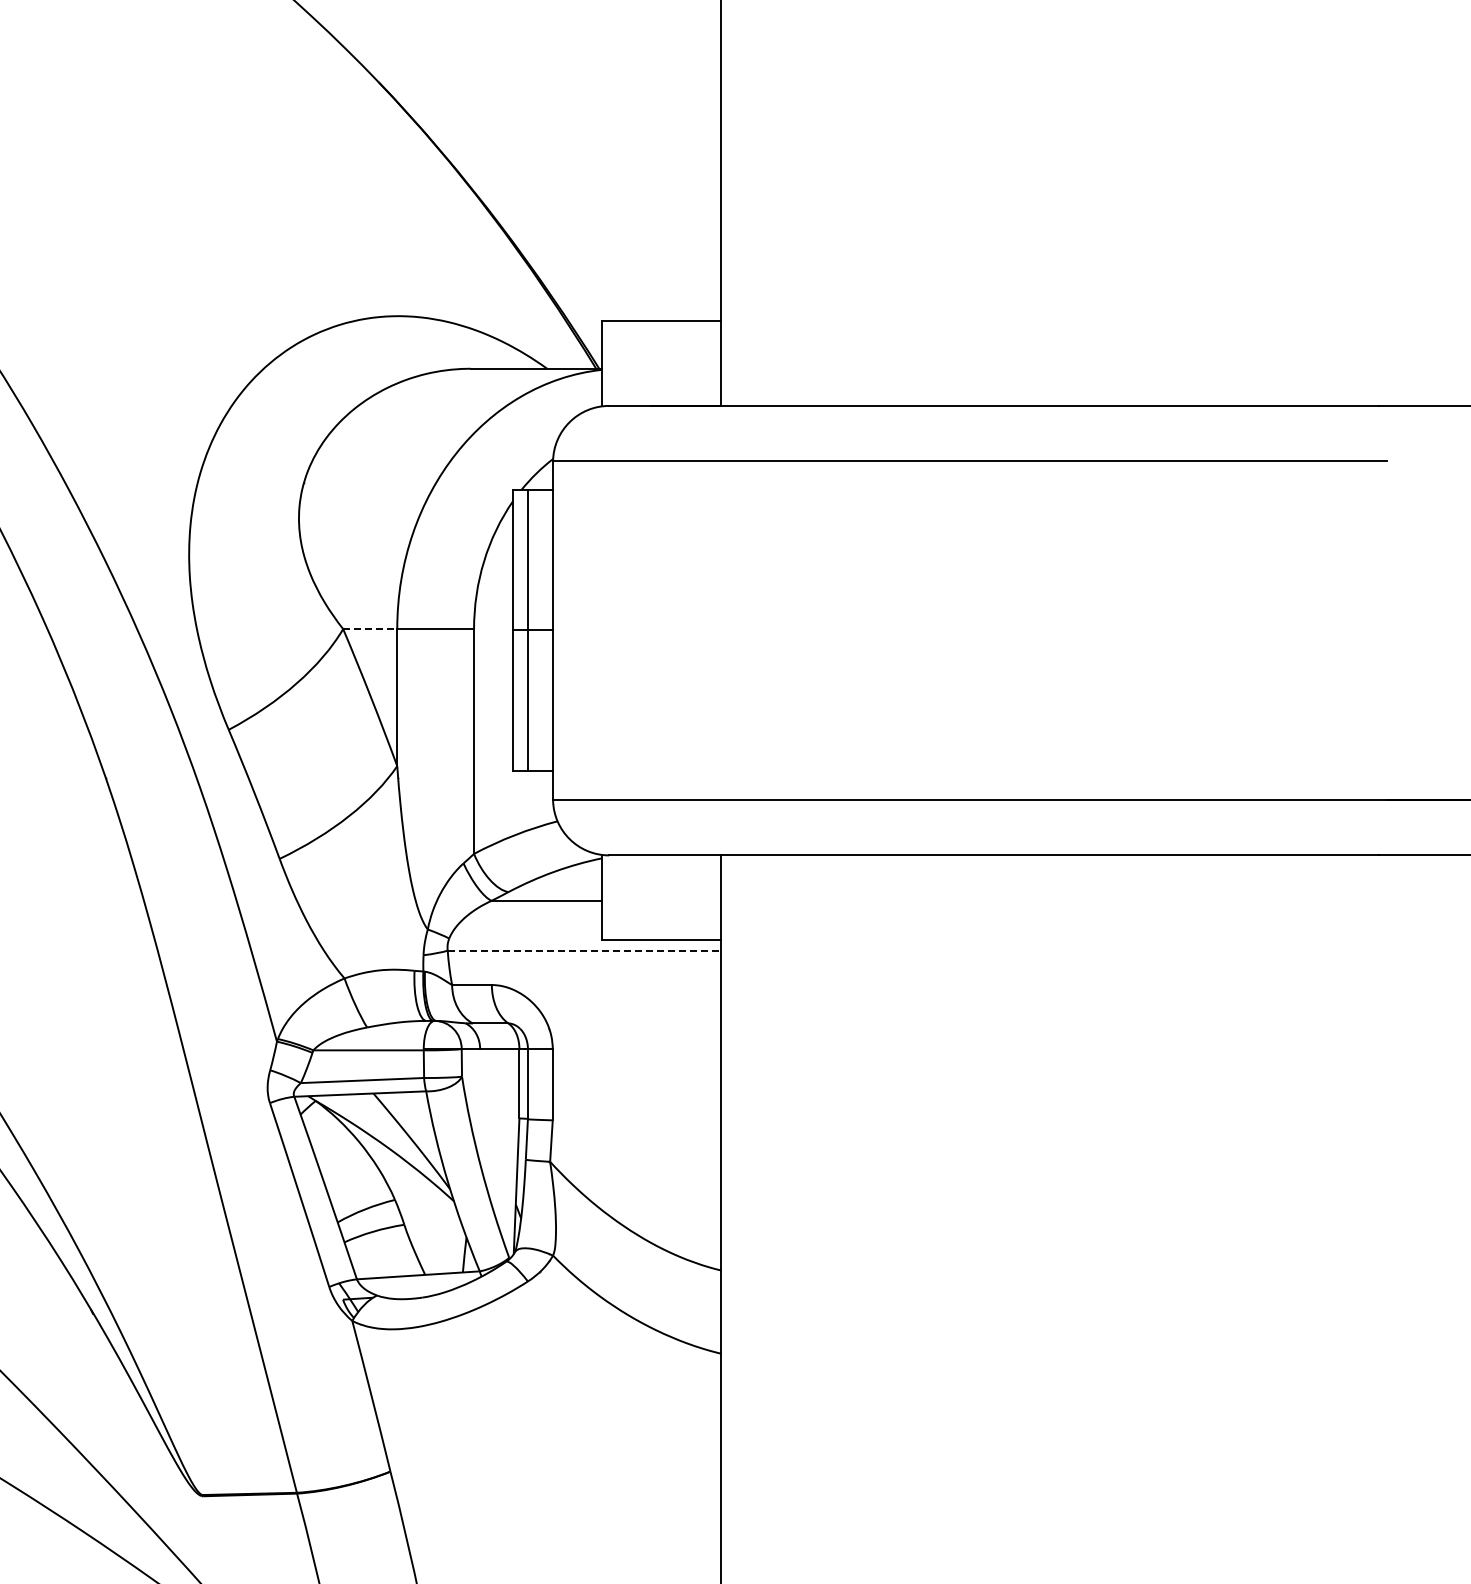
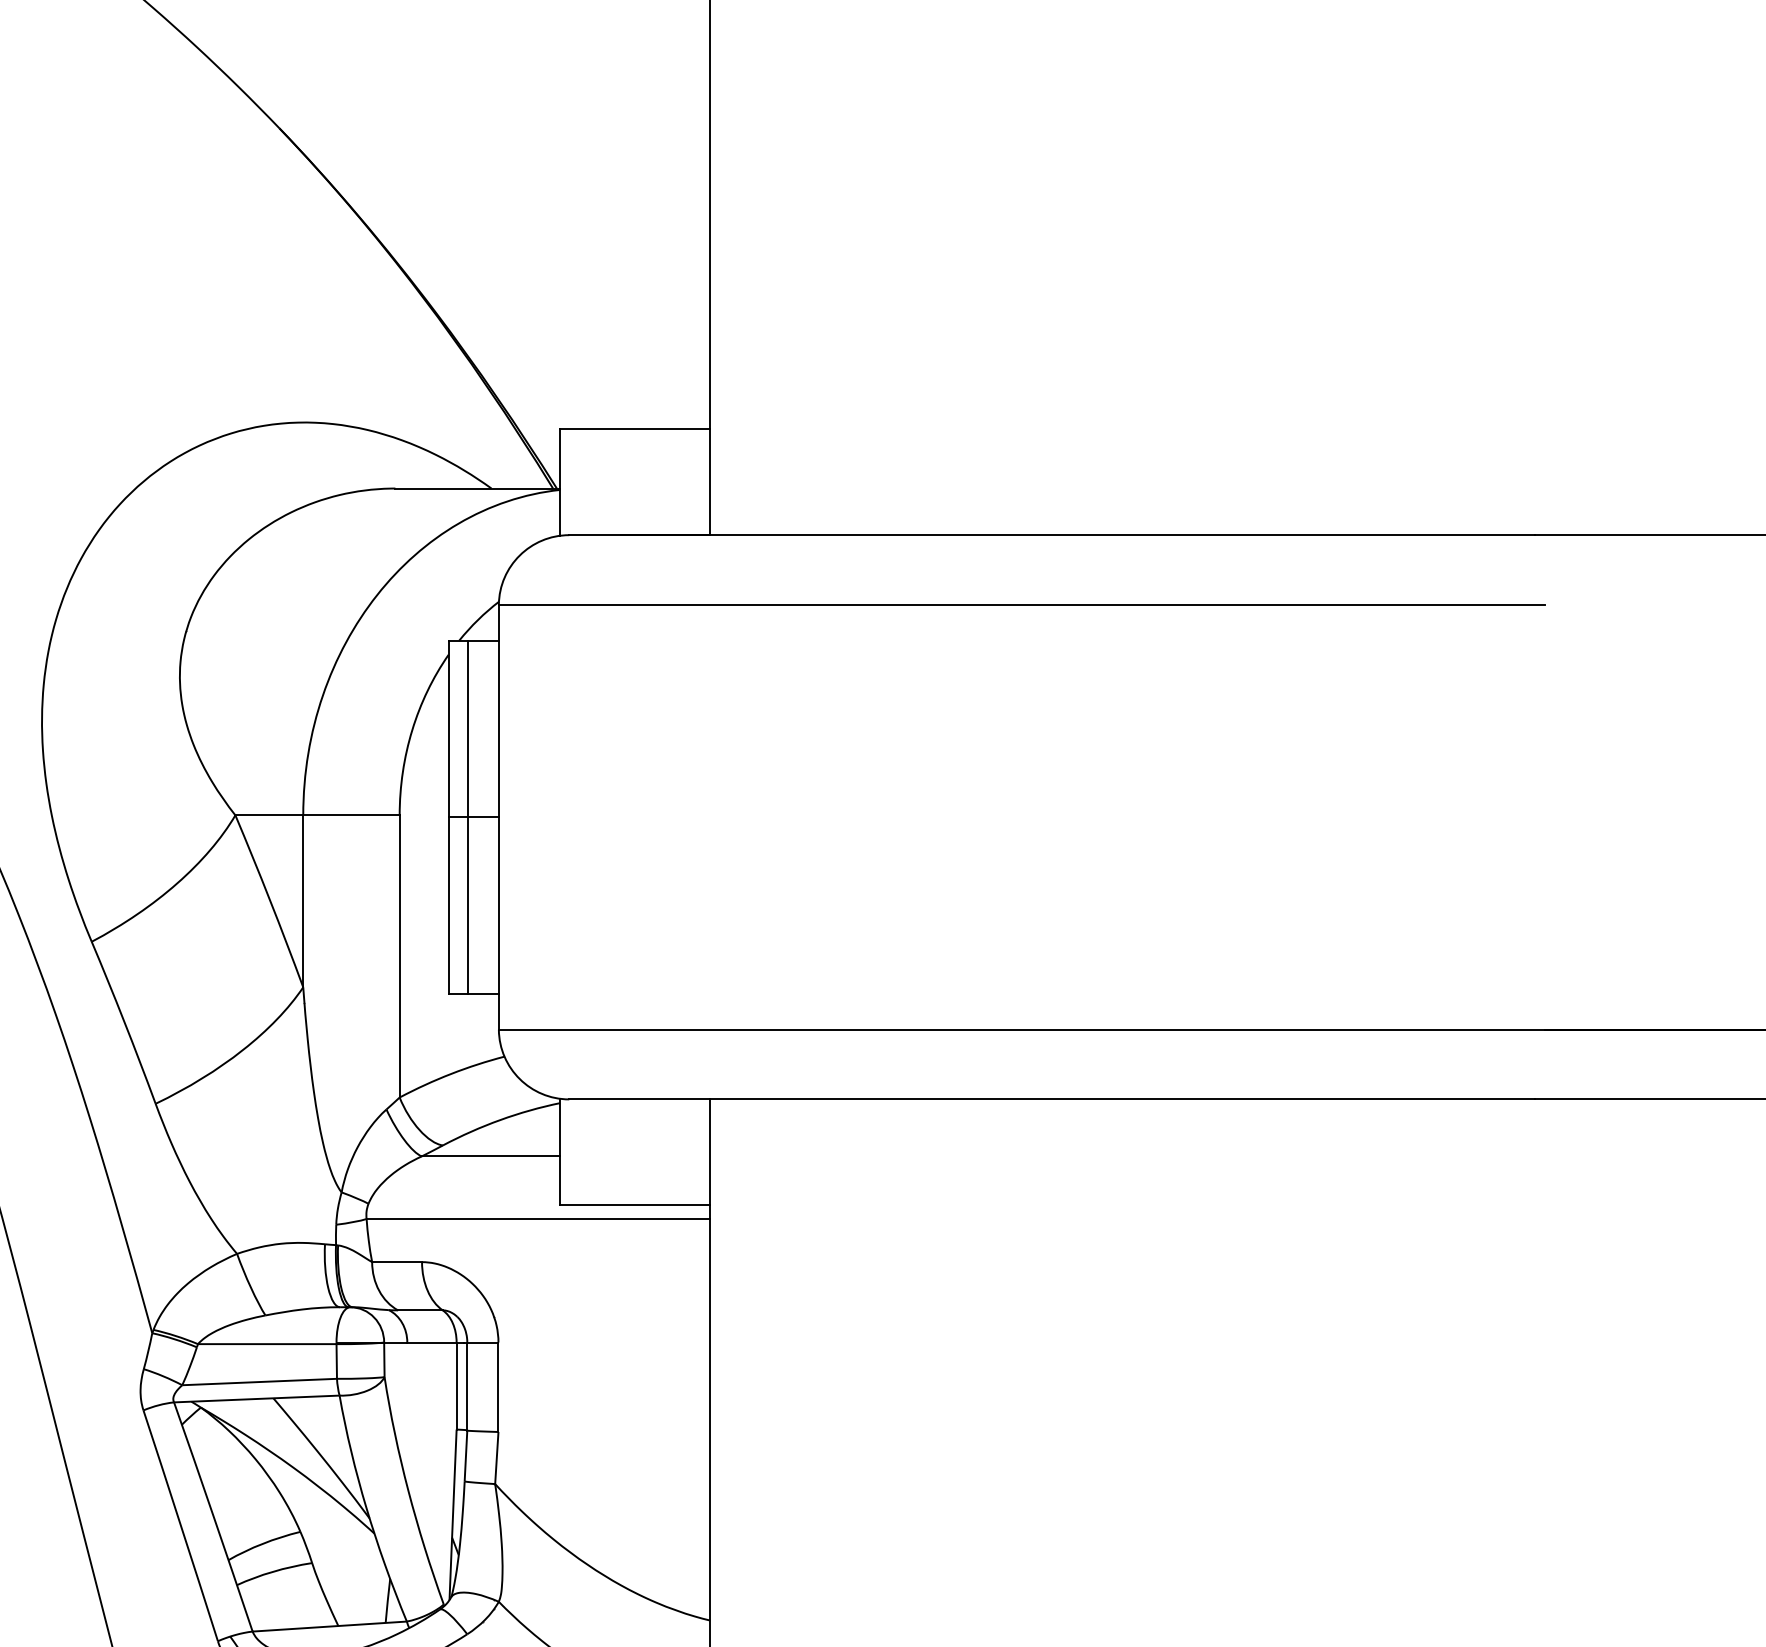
line: (370, 629) -> (269, 815), dashed -> solid
line: (584, 950) -> (538, 1218), dashed -> solid

